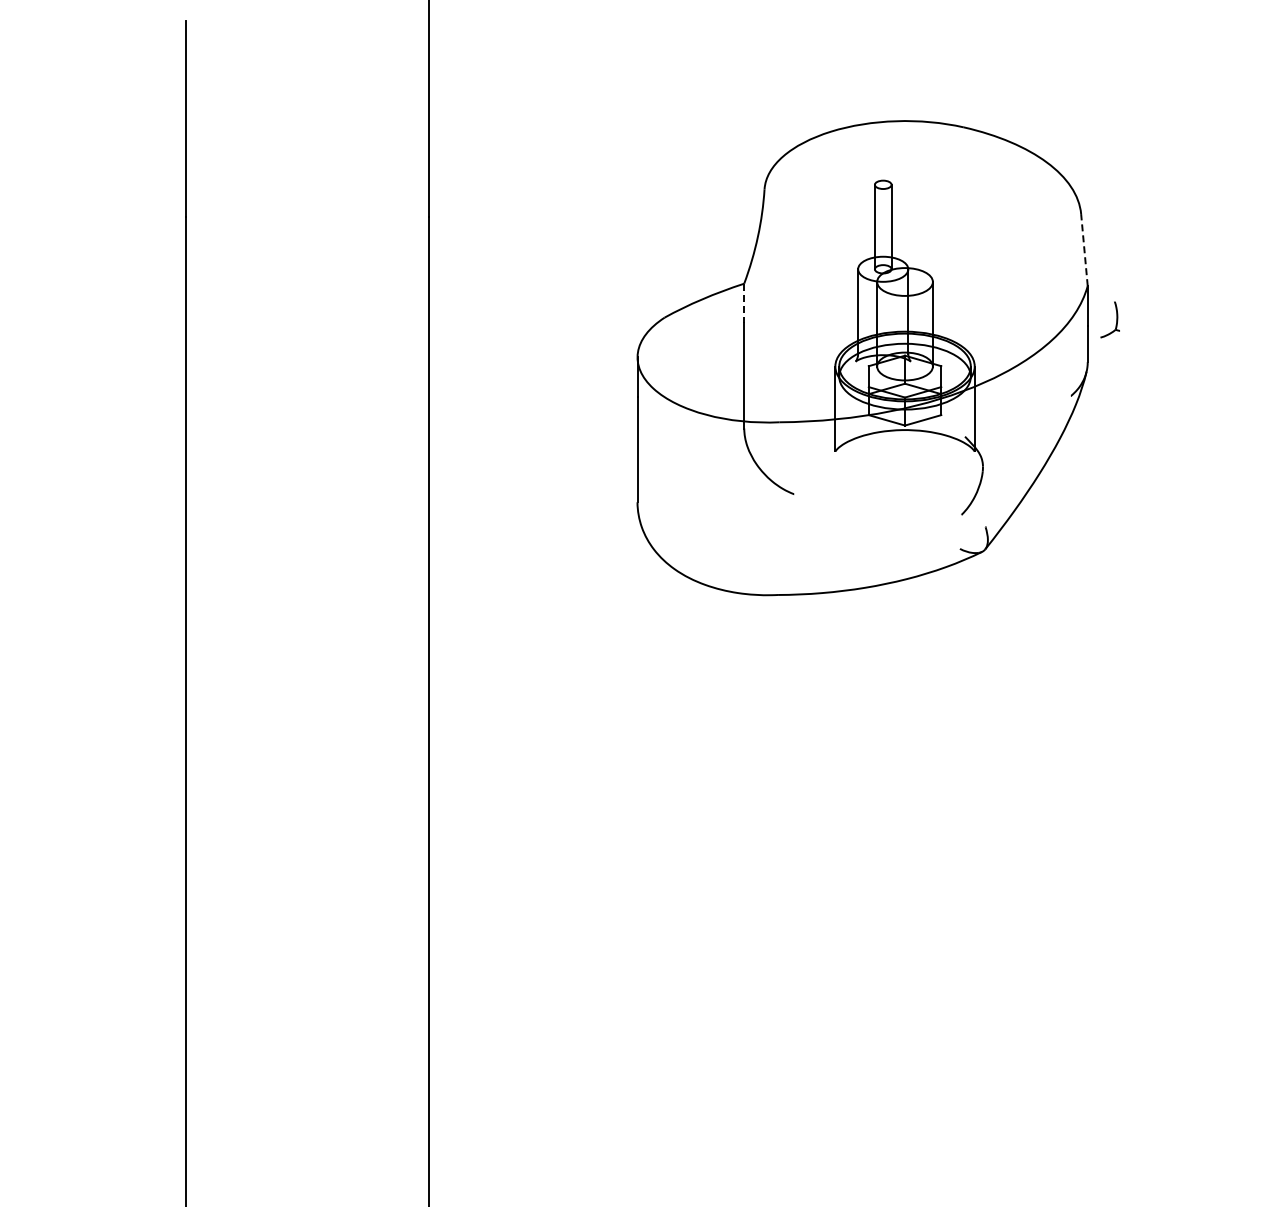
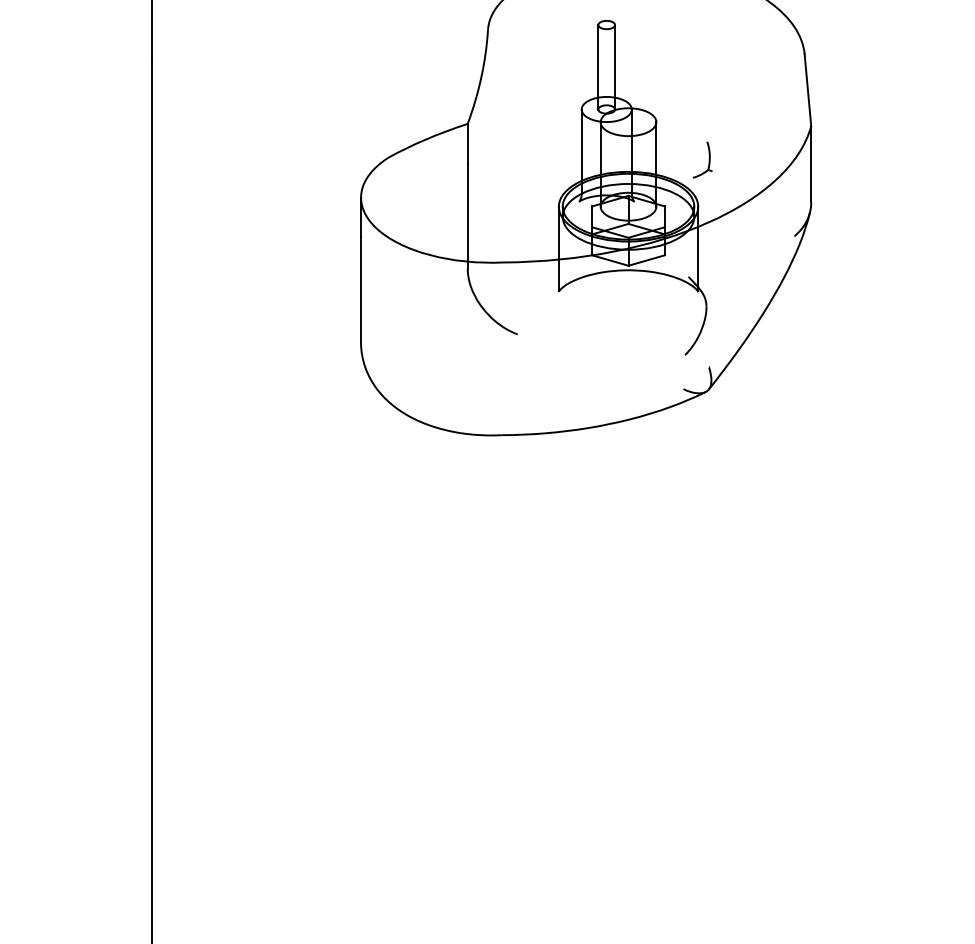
line: (1084, 249) -> (808, 89), dashed -> solid
line: (744, 303) -> (468, 143), dashed -> solid
part: (1116, 319) -> (709, 159), moved

